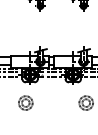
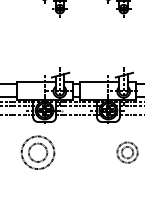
part: (25, 102) -> (37, 151), size x1.6

